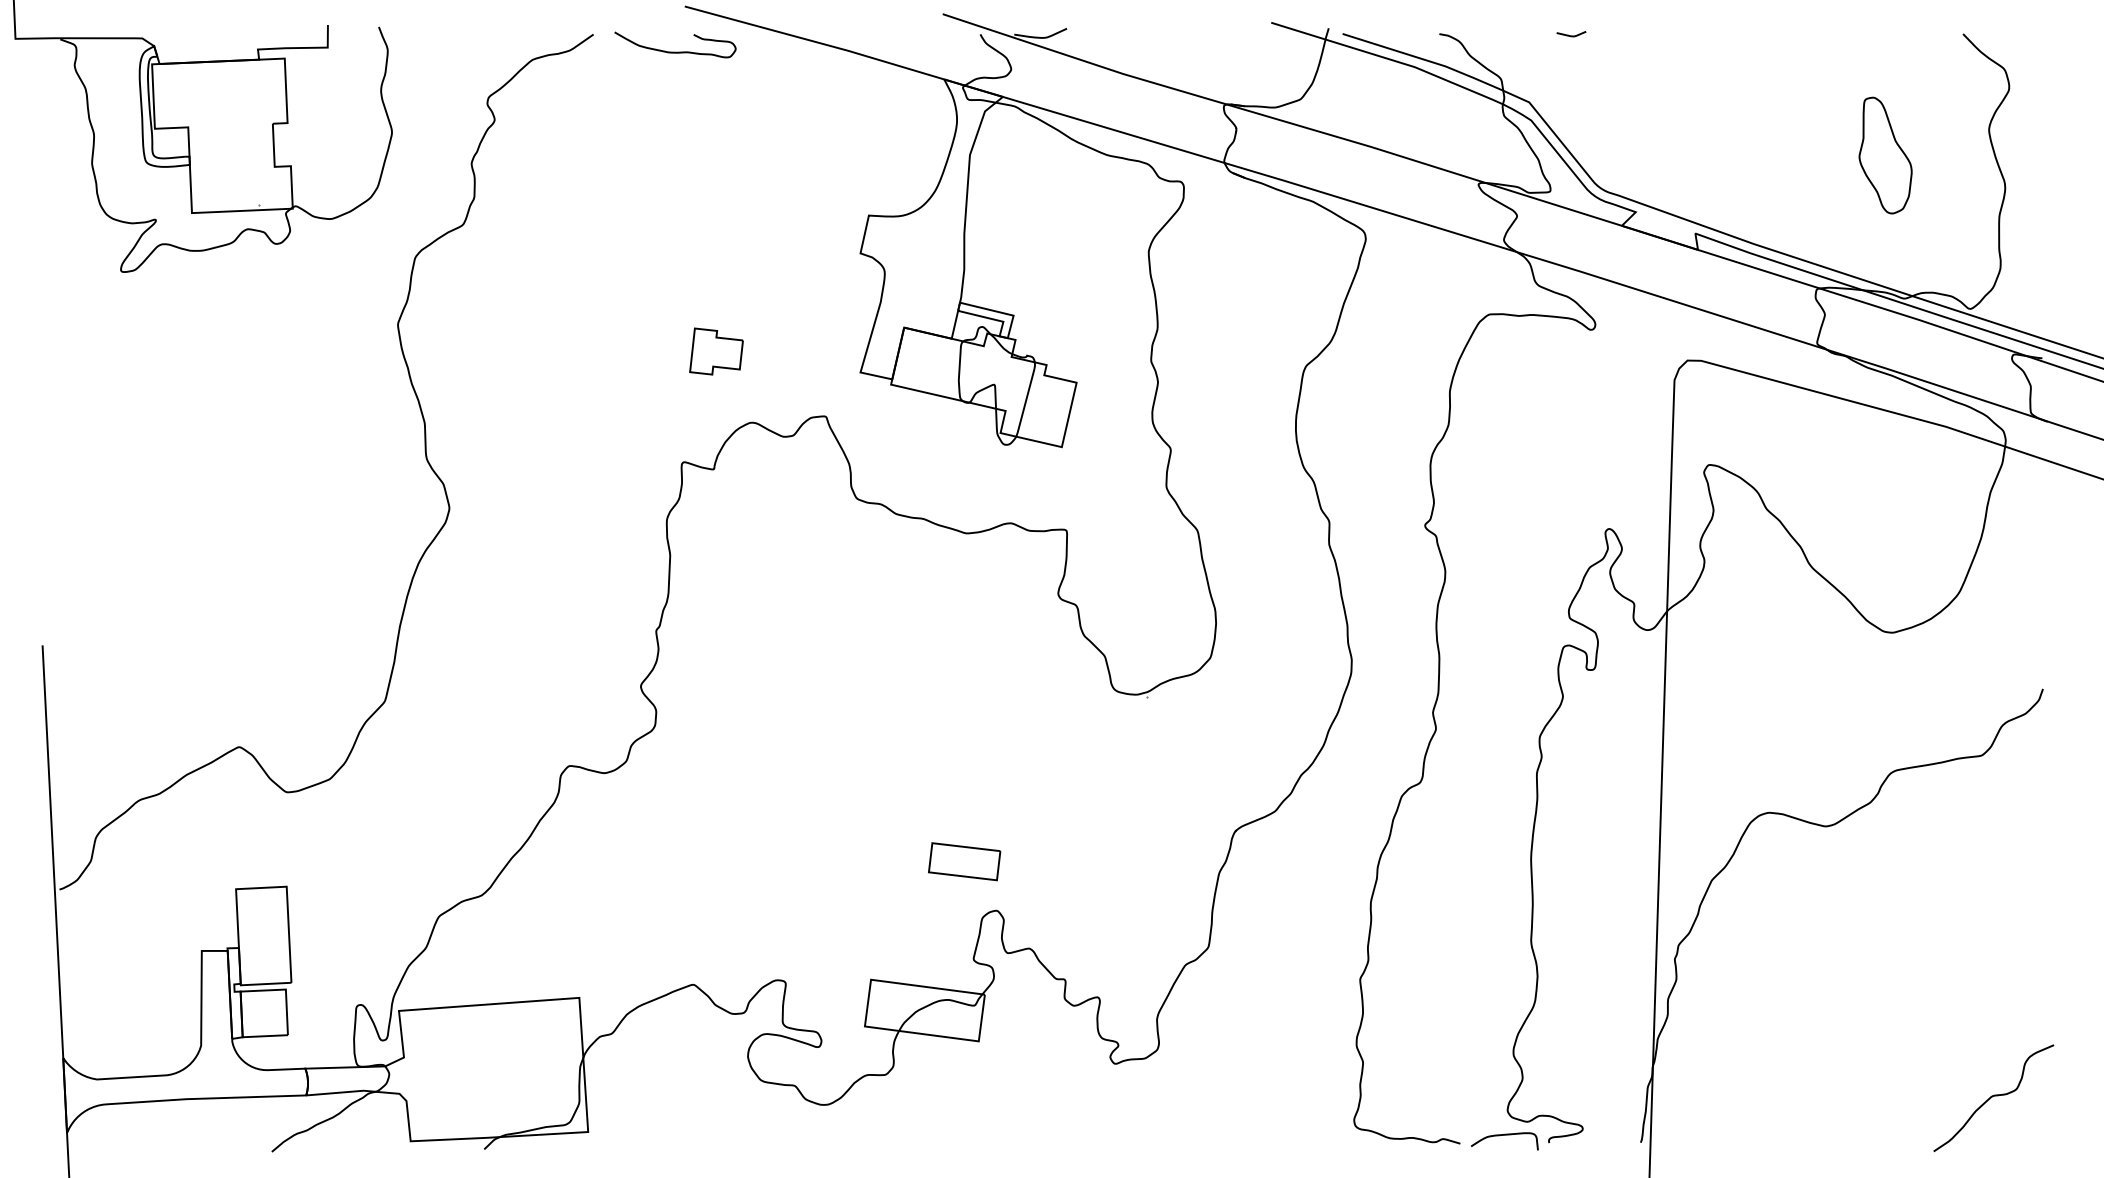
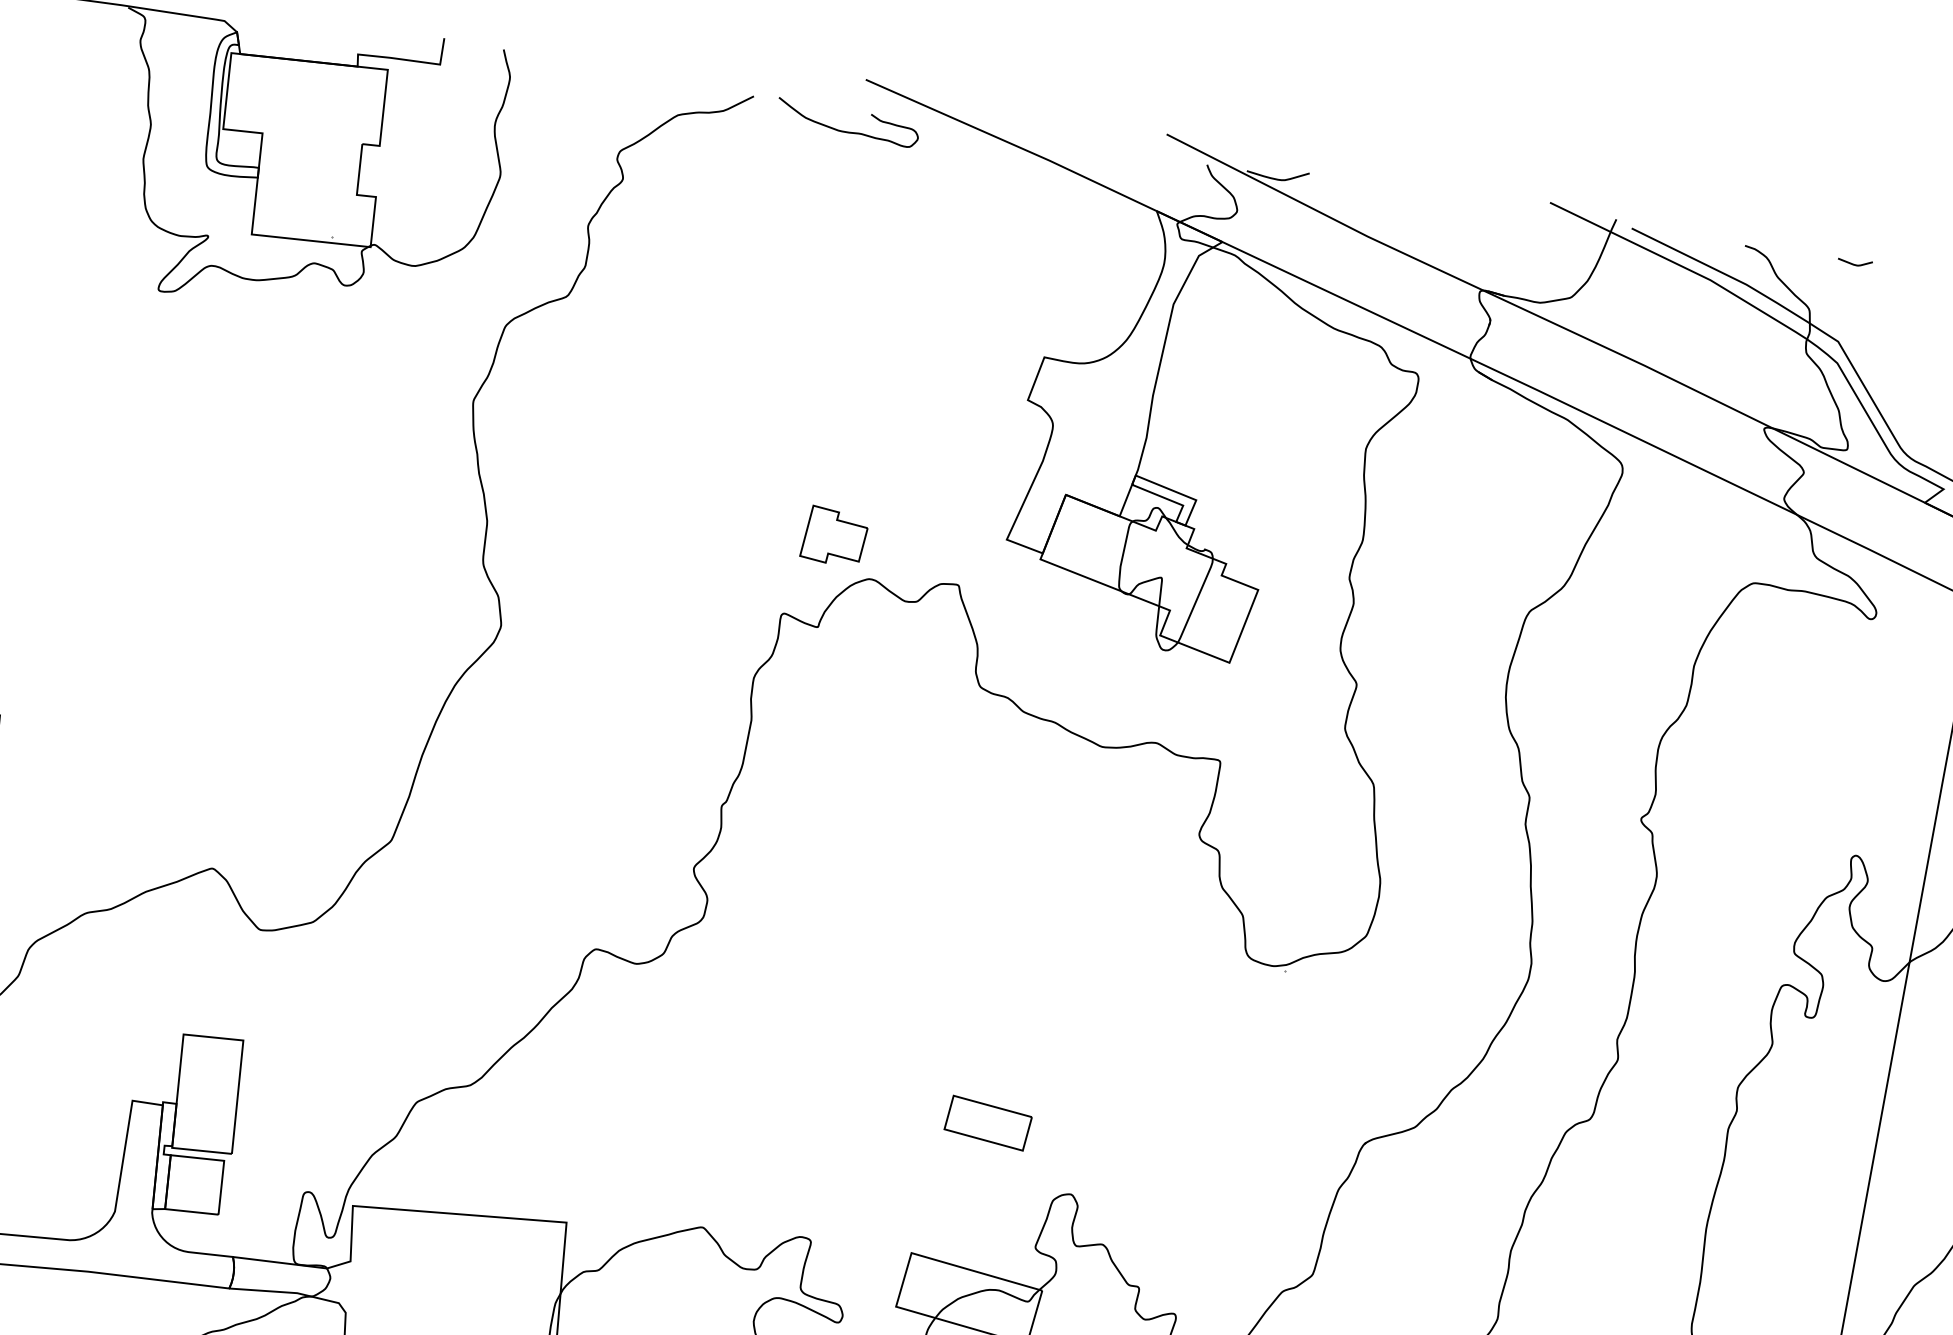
curve: (1571, 35) -> (1855, 264), moved
part: (716, 351) -> (834, 536), moved
part: (964, 861) -> (988, 1122), moved

